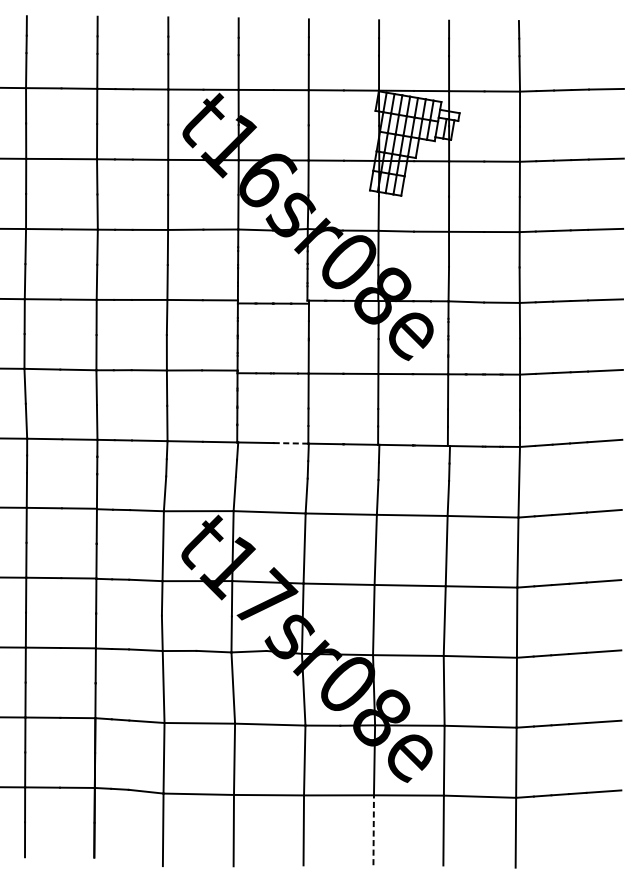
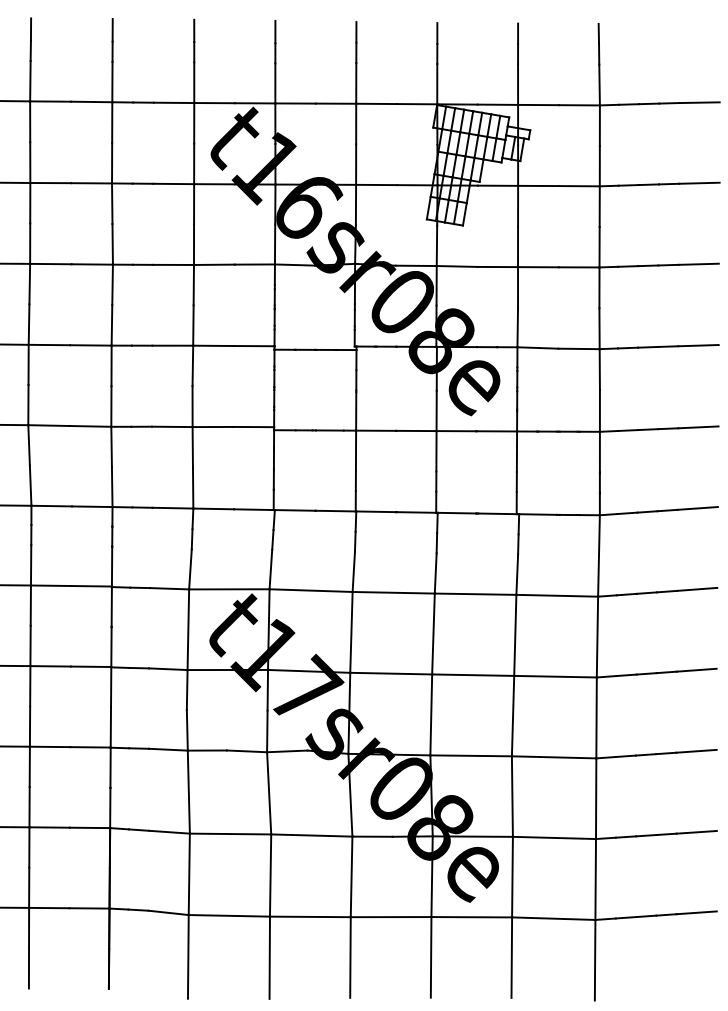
line: (290, 443) -> (335, 511), dashed -> solid
line: (374, 829) -> (431, 956), dashed -> solid

